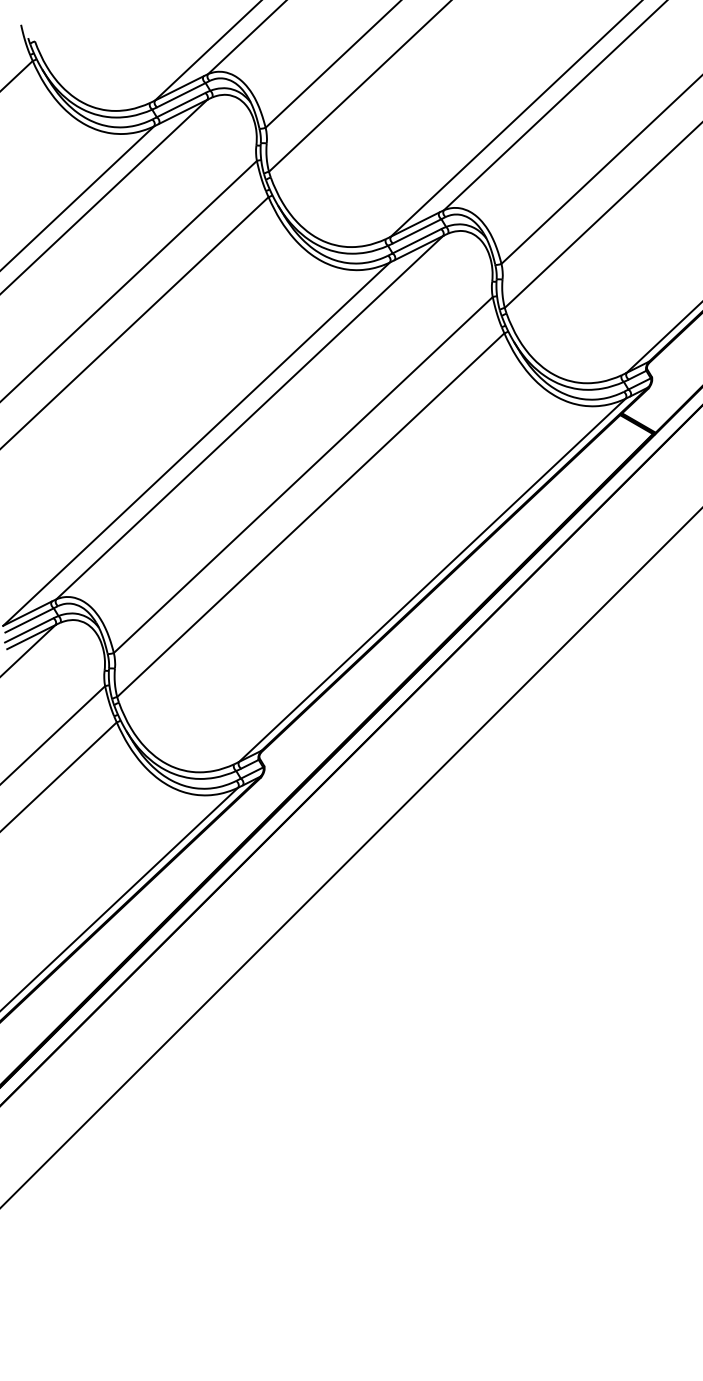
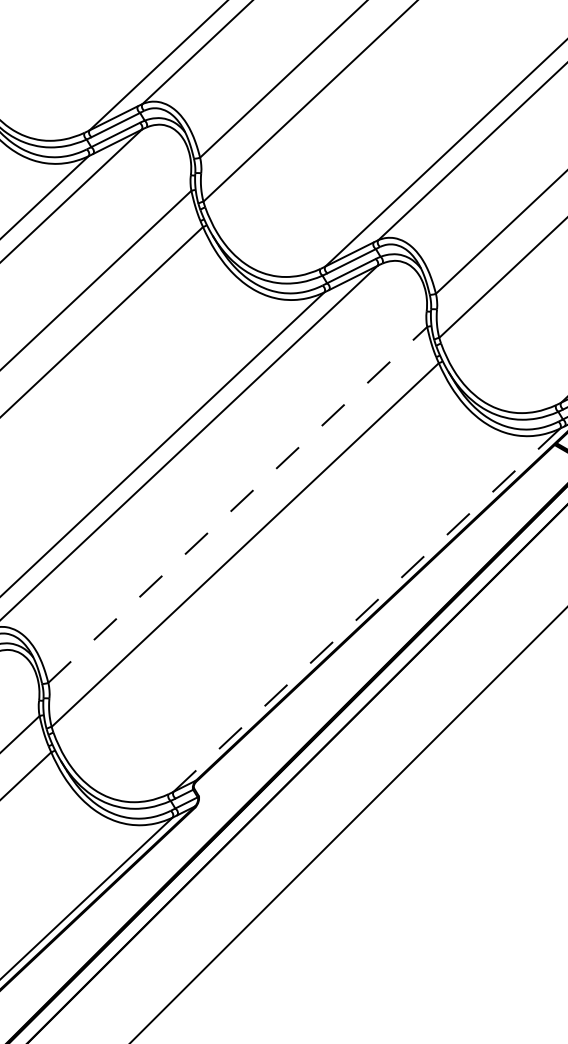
line: (303, 475) -> (237, 505), solid -> dashed
line: (432, 579) -> (366, 609), solid -> dashed

